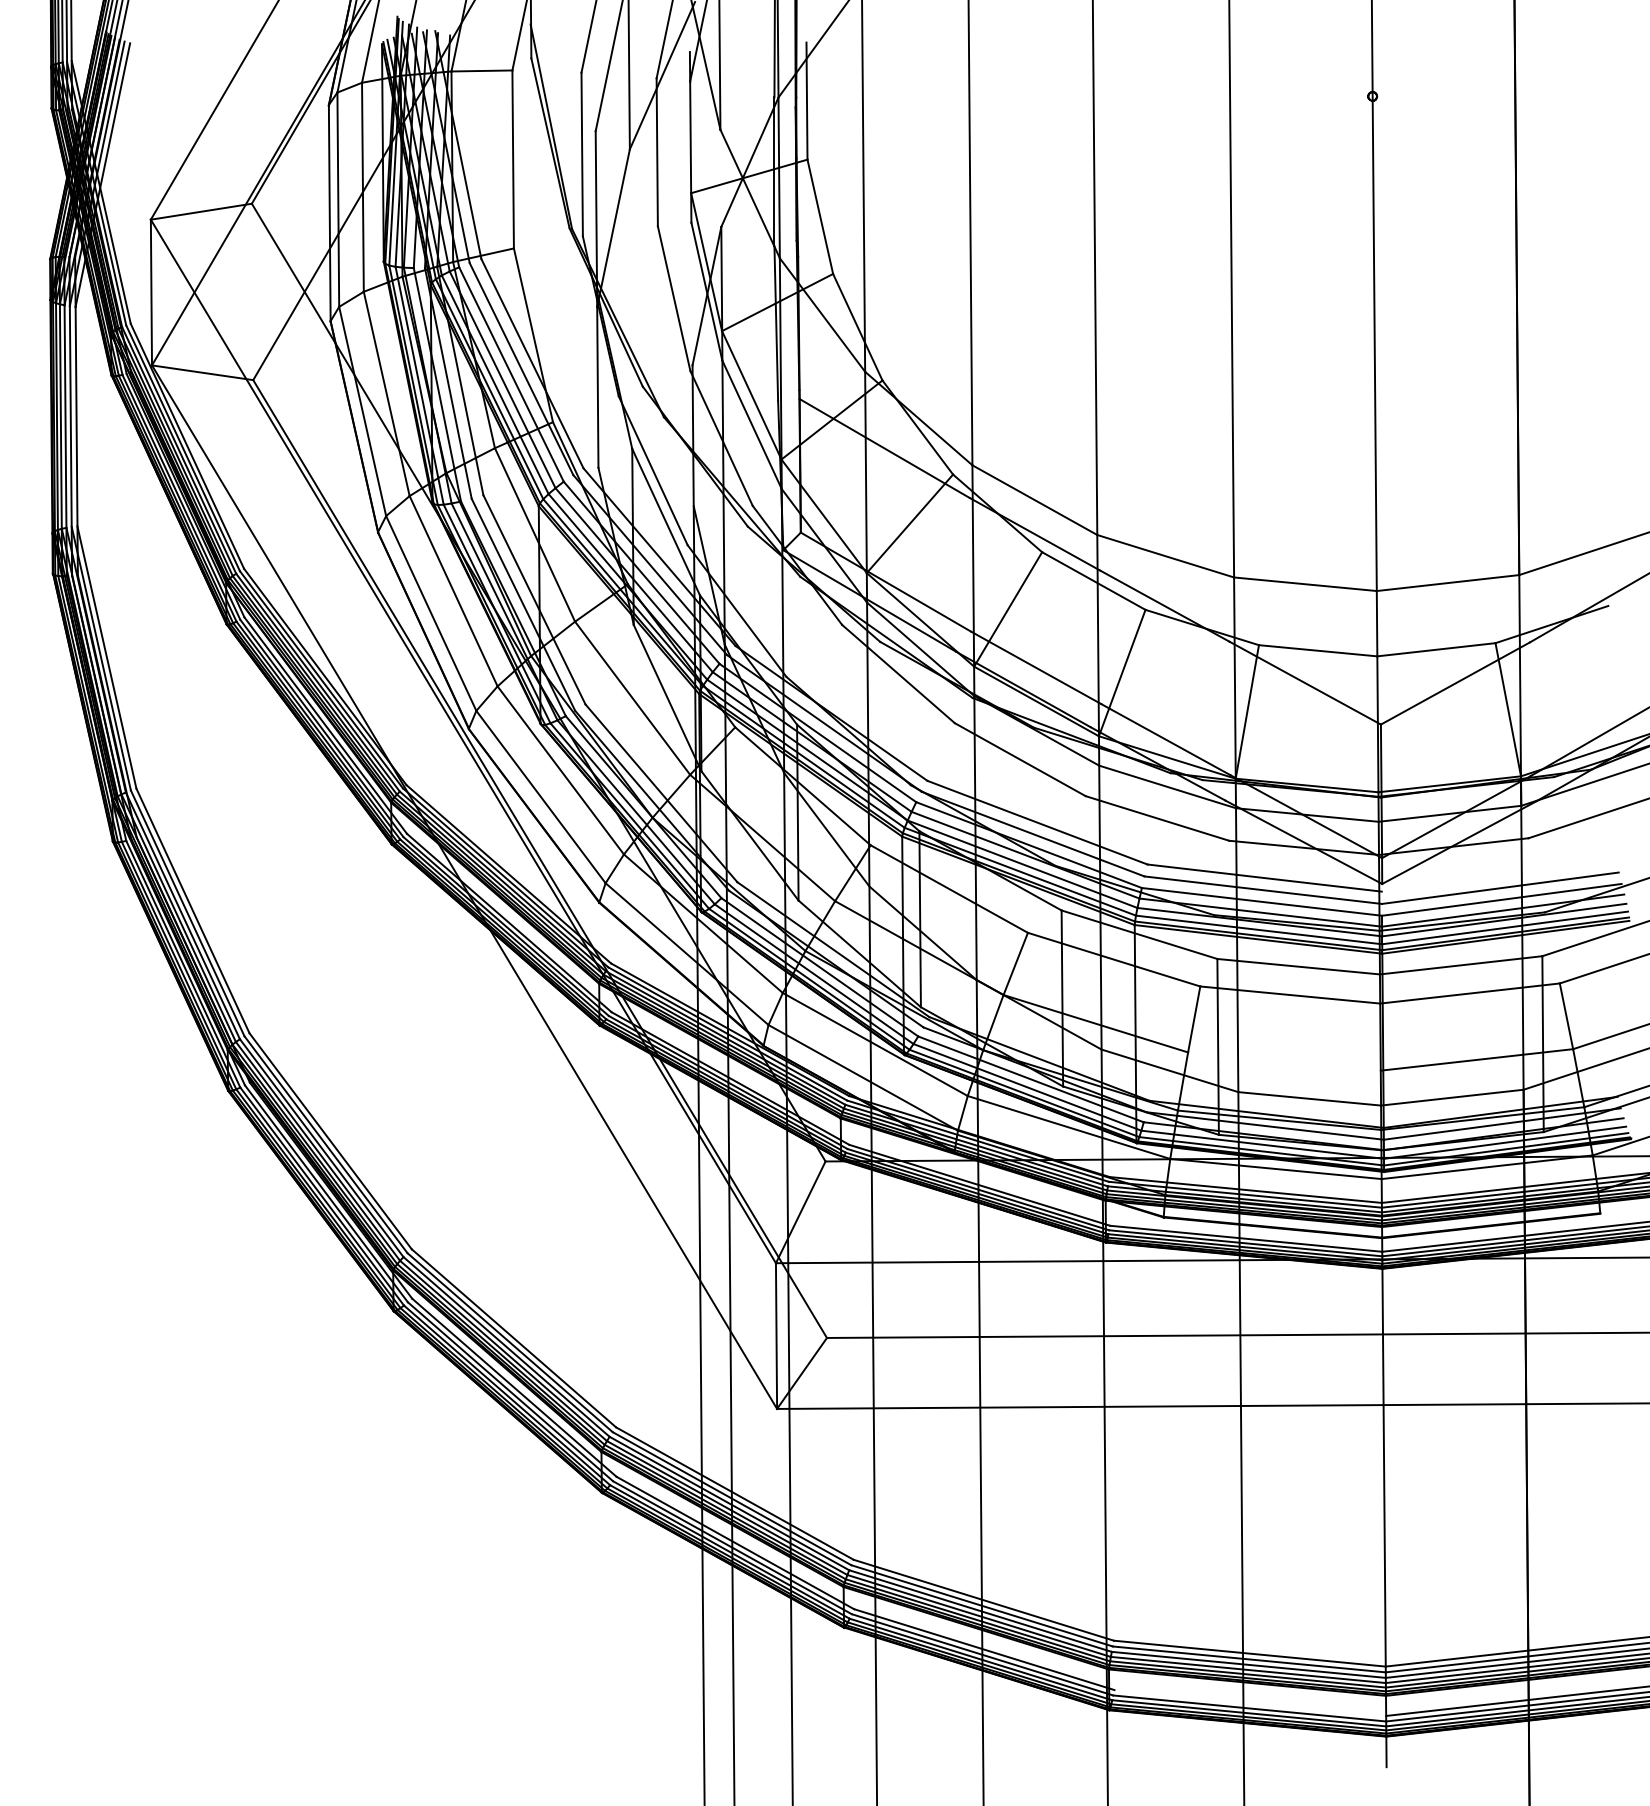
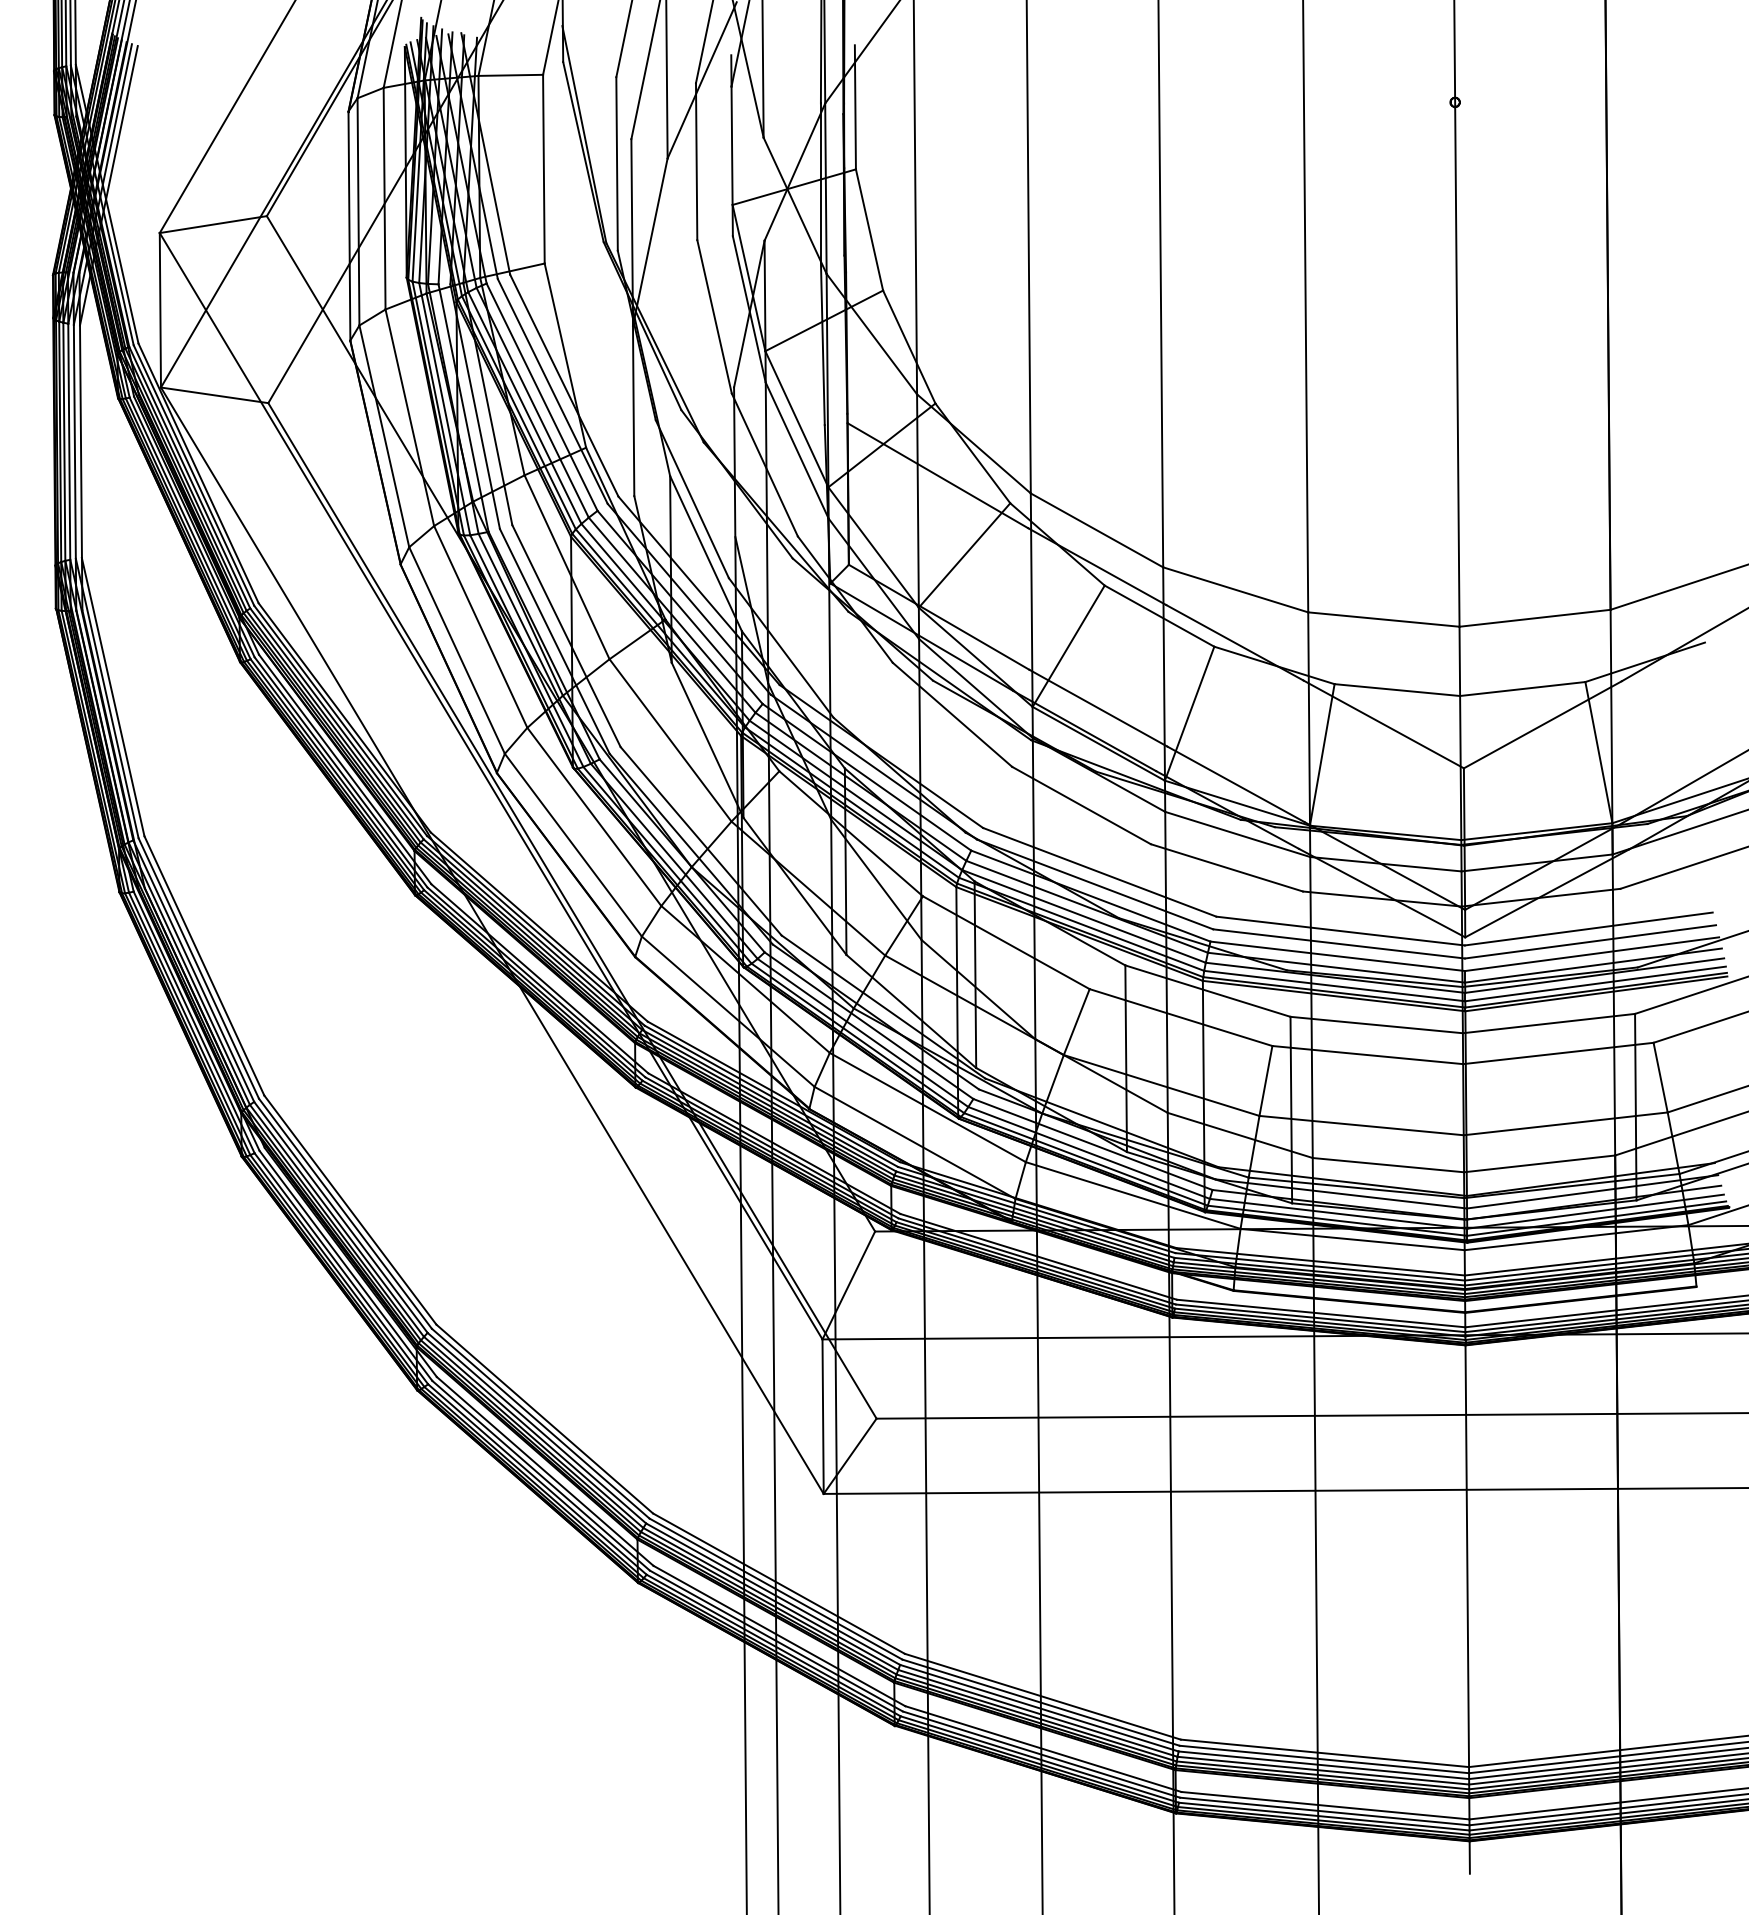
line: (1498, 875) -> (1588, 928), added
line: (1284, 1061) -> (1361, 1125), added
line: (1250, 1702) -> (1325, 1805), added

